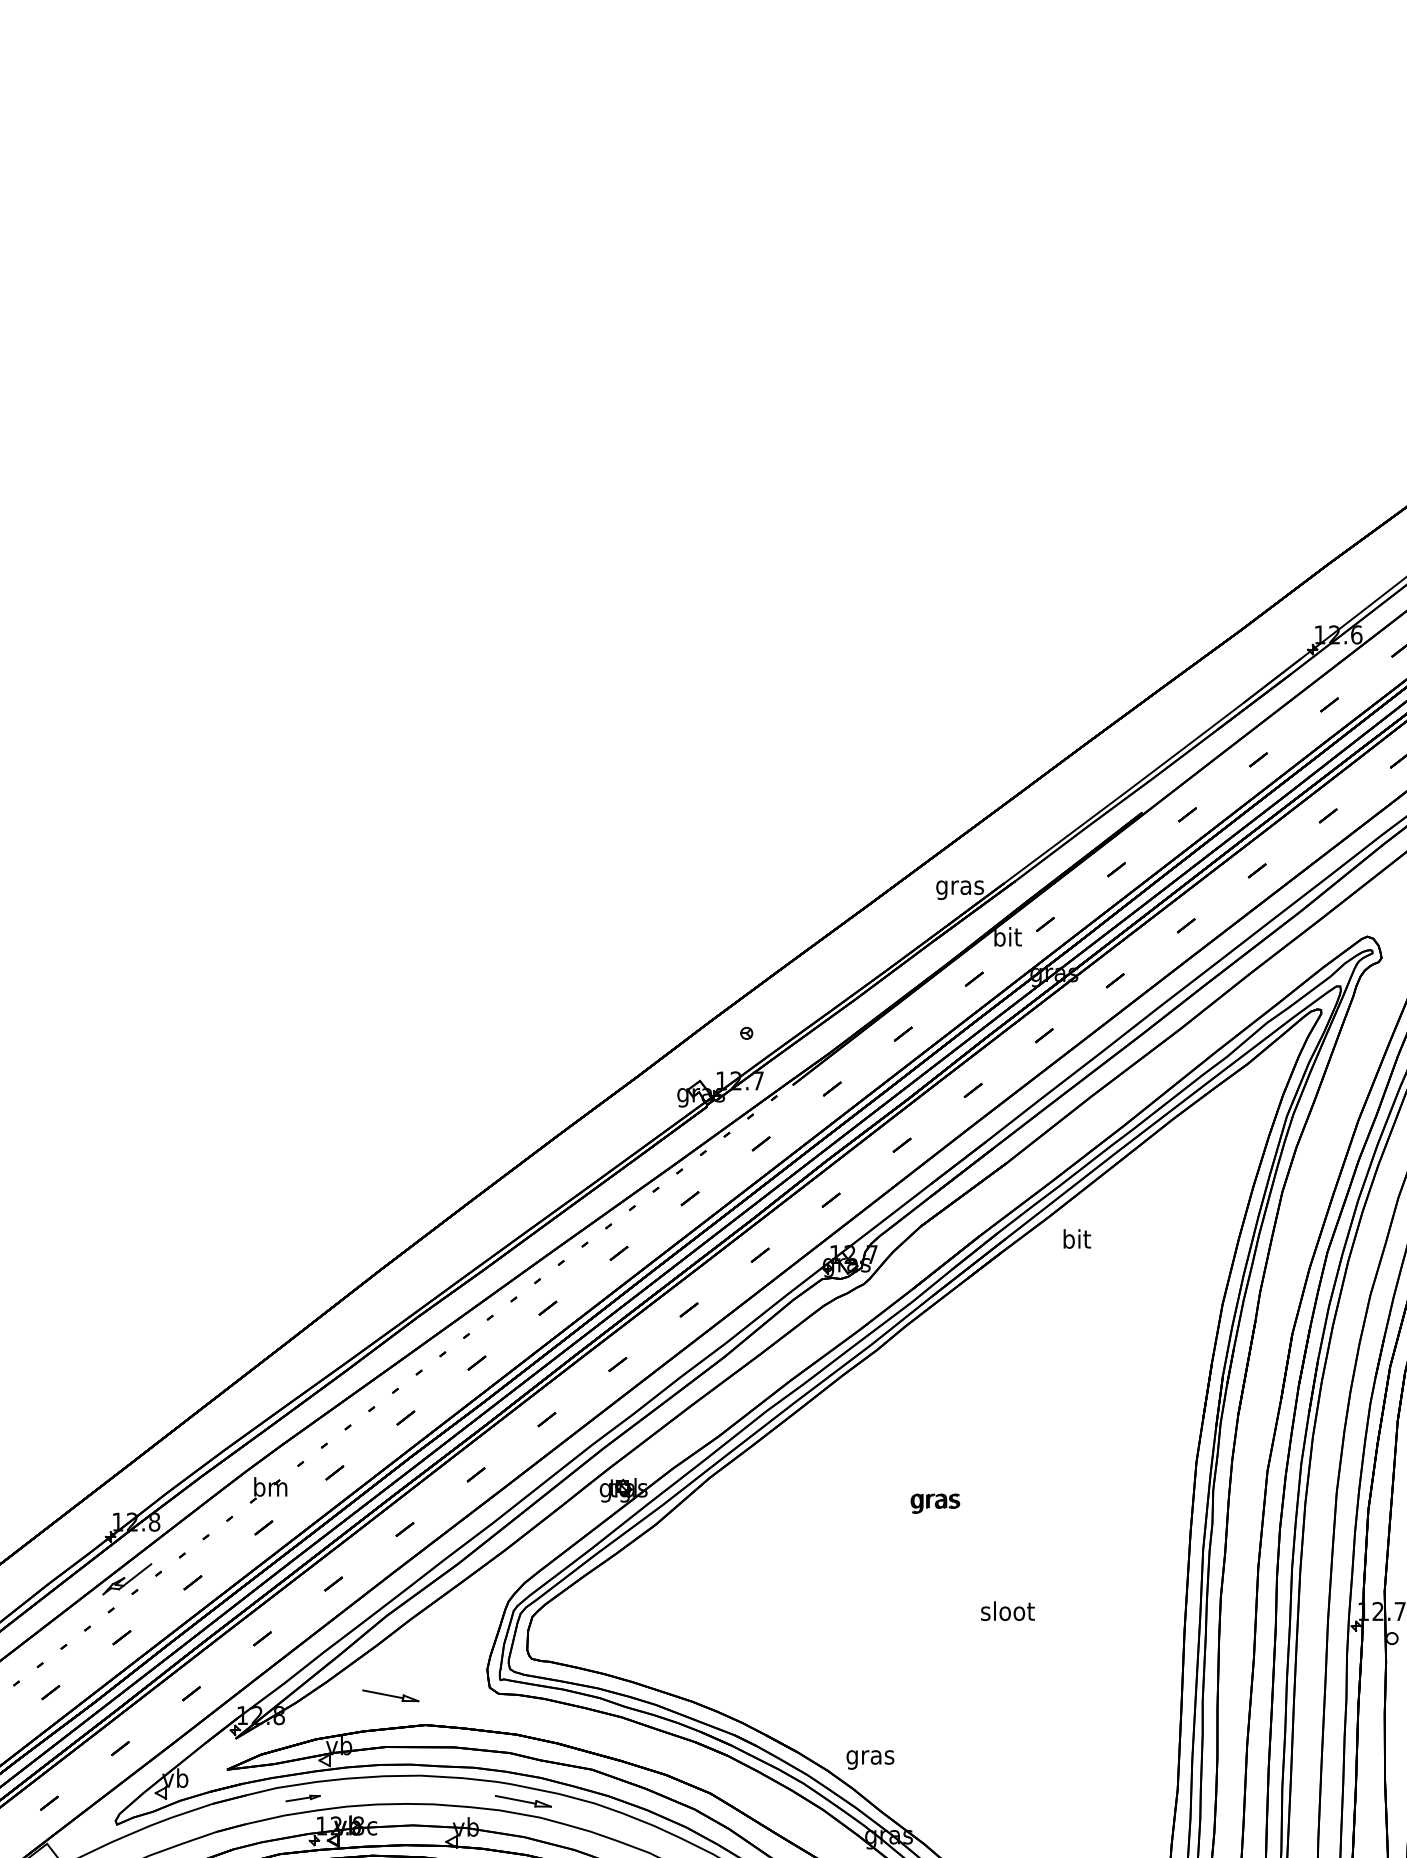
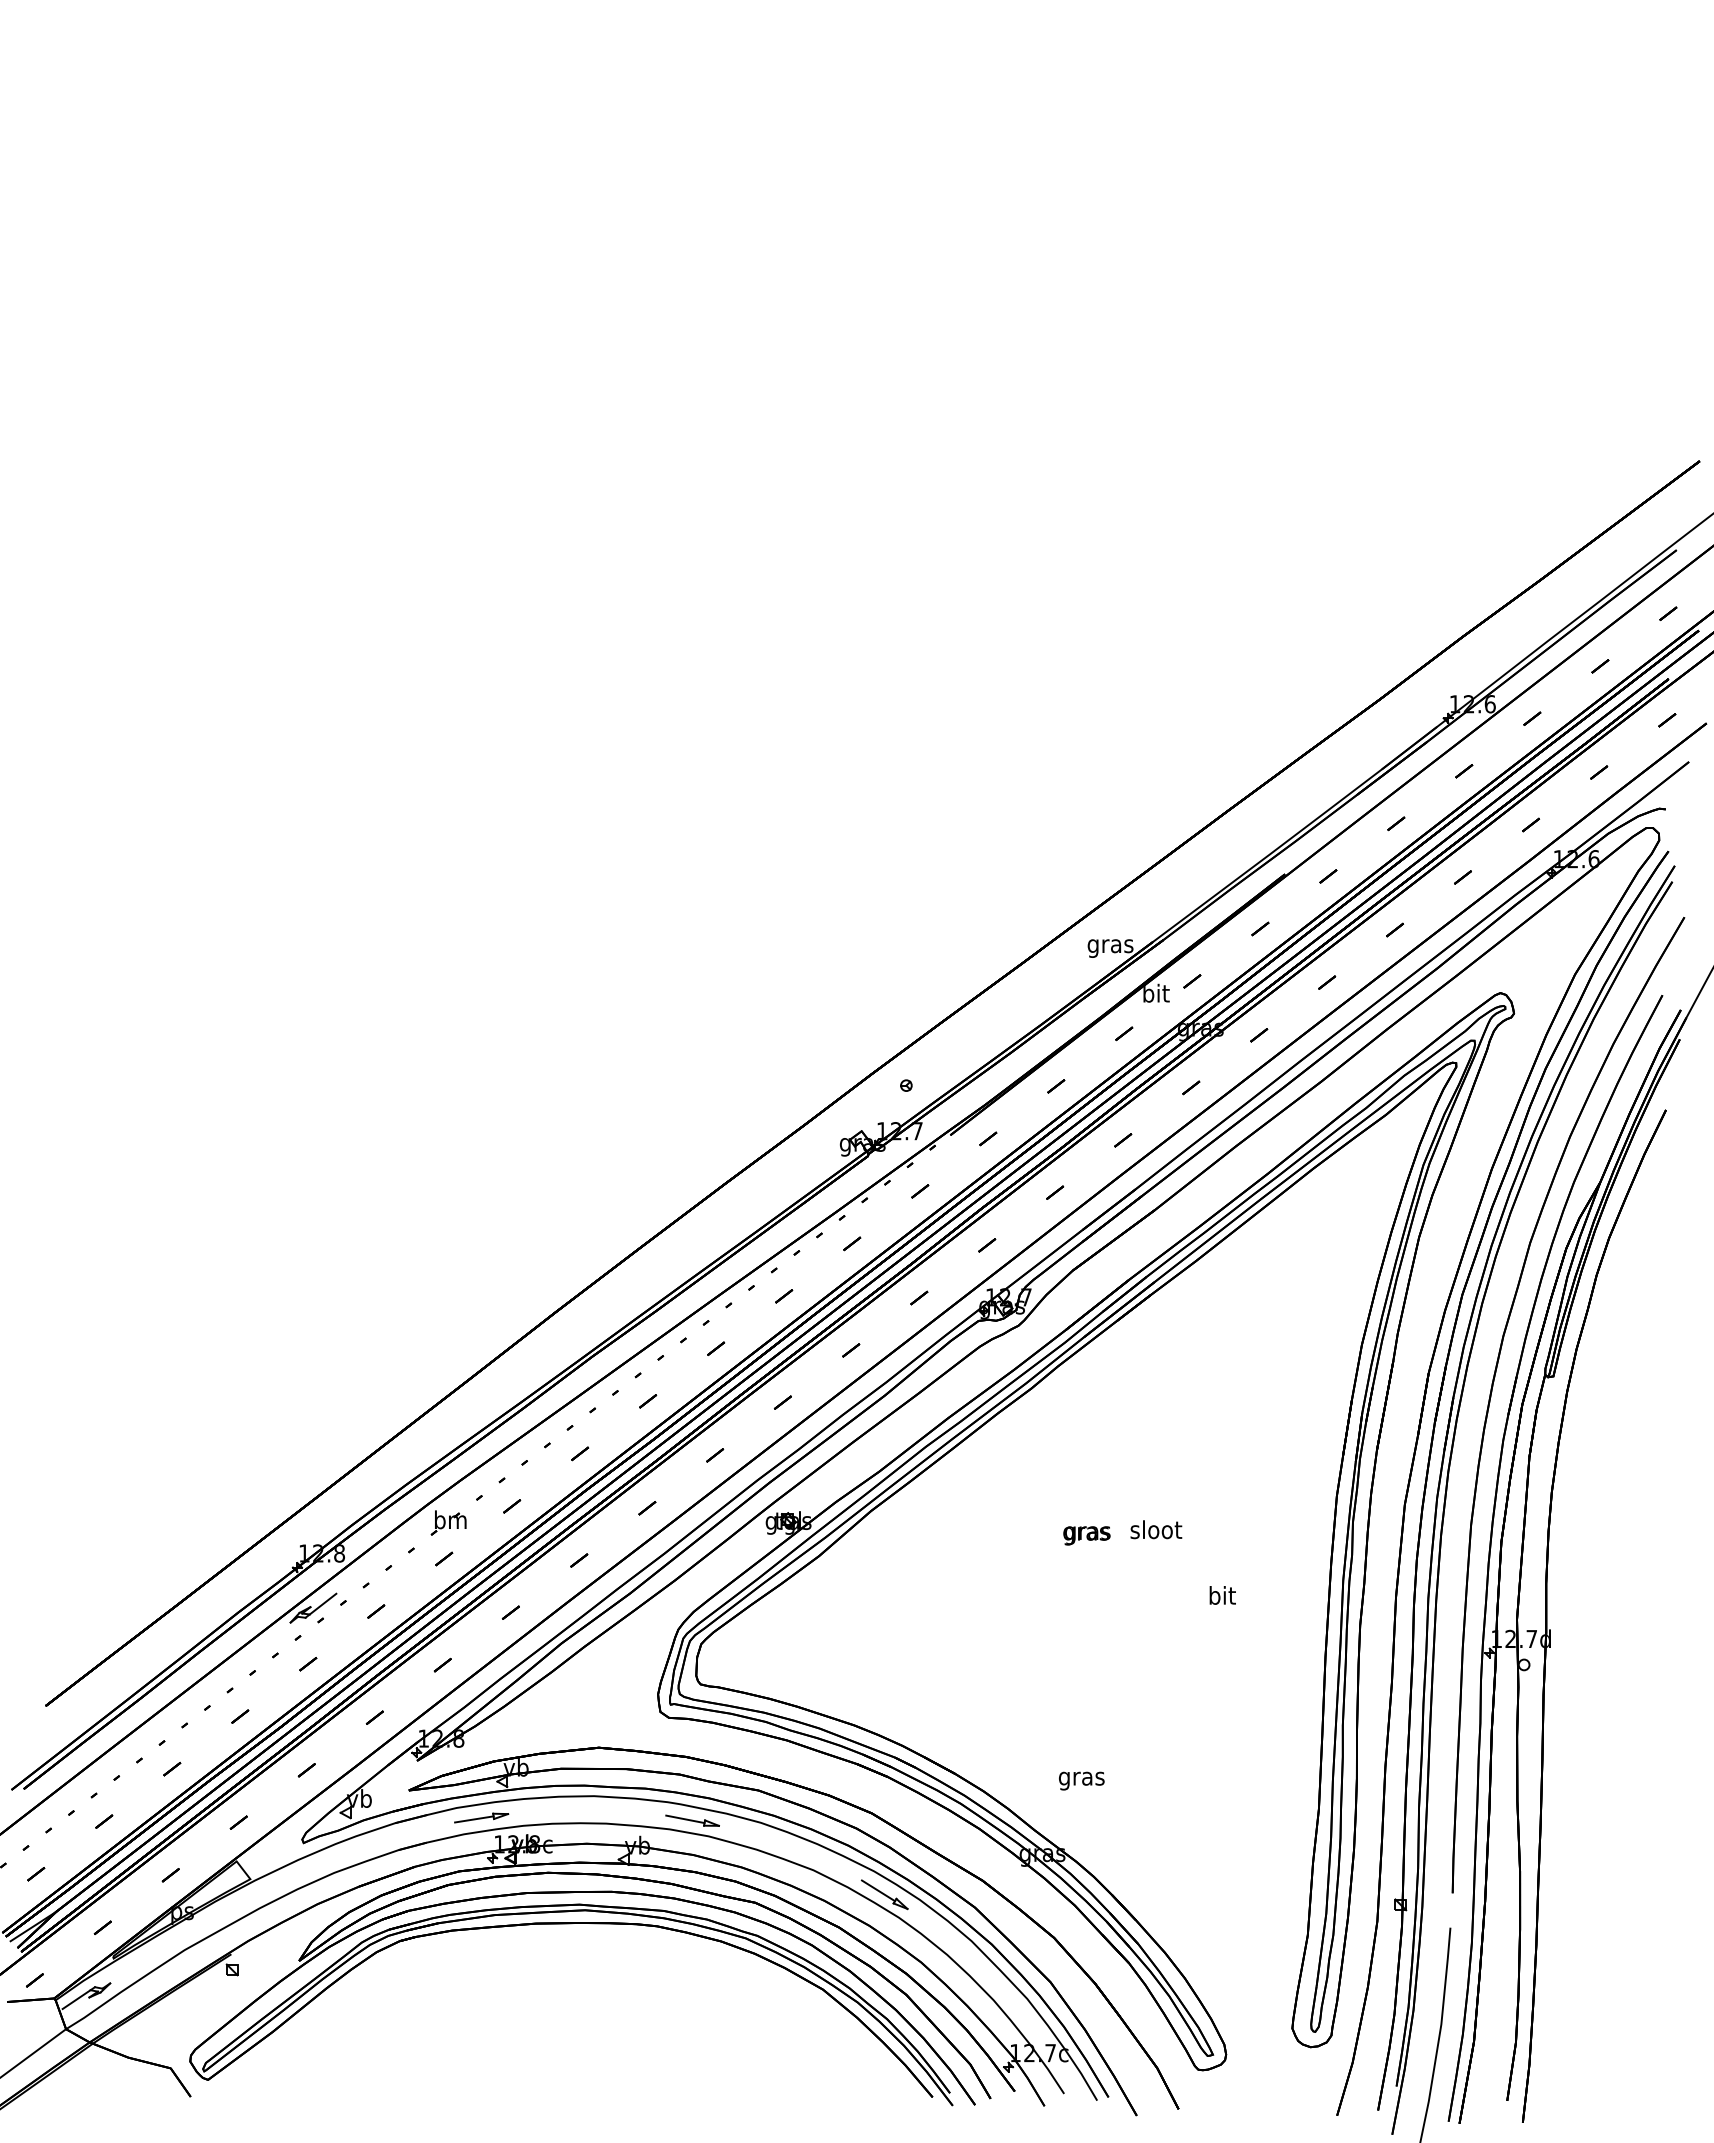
text: (1077, 1239) -> (1222, 1595), moved
text: (1008, 1610) -> (1156, 1529), moved
part: (390, 1695) -> (565, 1719), removed
text: (870, 1759) -> (1081, 1780), moved
part: (302, 1797) -> (481, 1817), size x1.67

